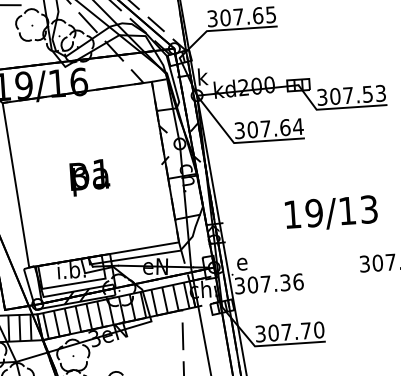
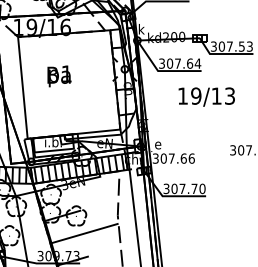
text: (90, 177) -> (59, 76), moved
text: (330, 212) -> (206, 96), moved
text: (284, 282) -> (183, 158), 307.36 -> 307.66

